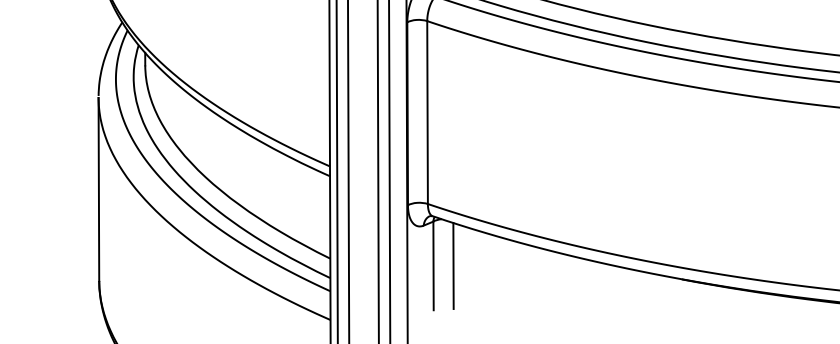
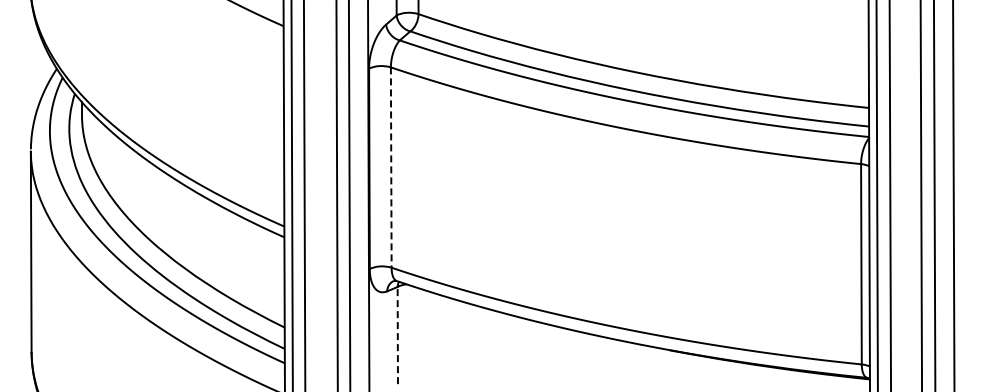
line: (427, 113) -> (391, 168), solid -> dashed
line: (433, 265) -> (397, 335), solid -> dashed
line: (453, 265) -> (419, 335), removed

